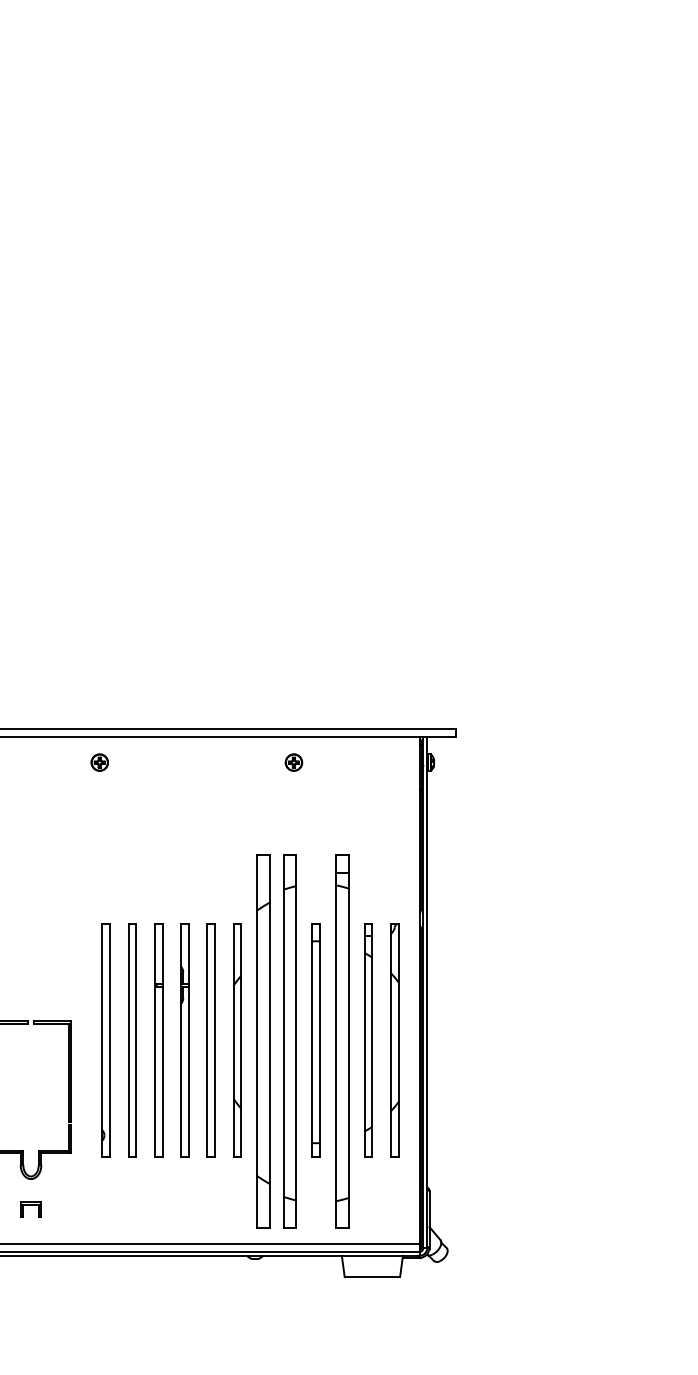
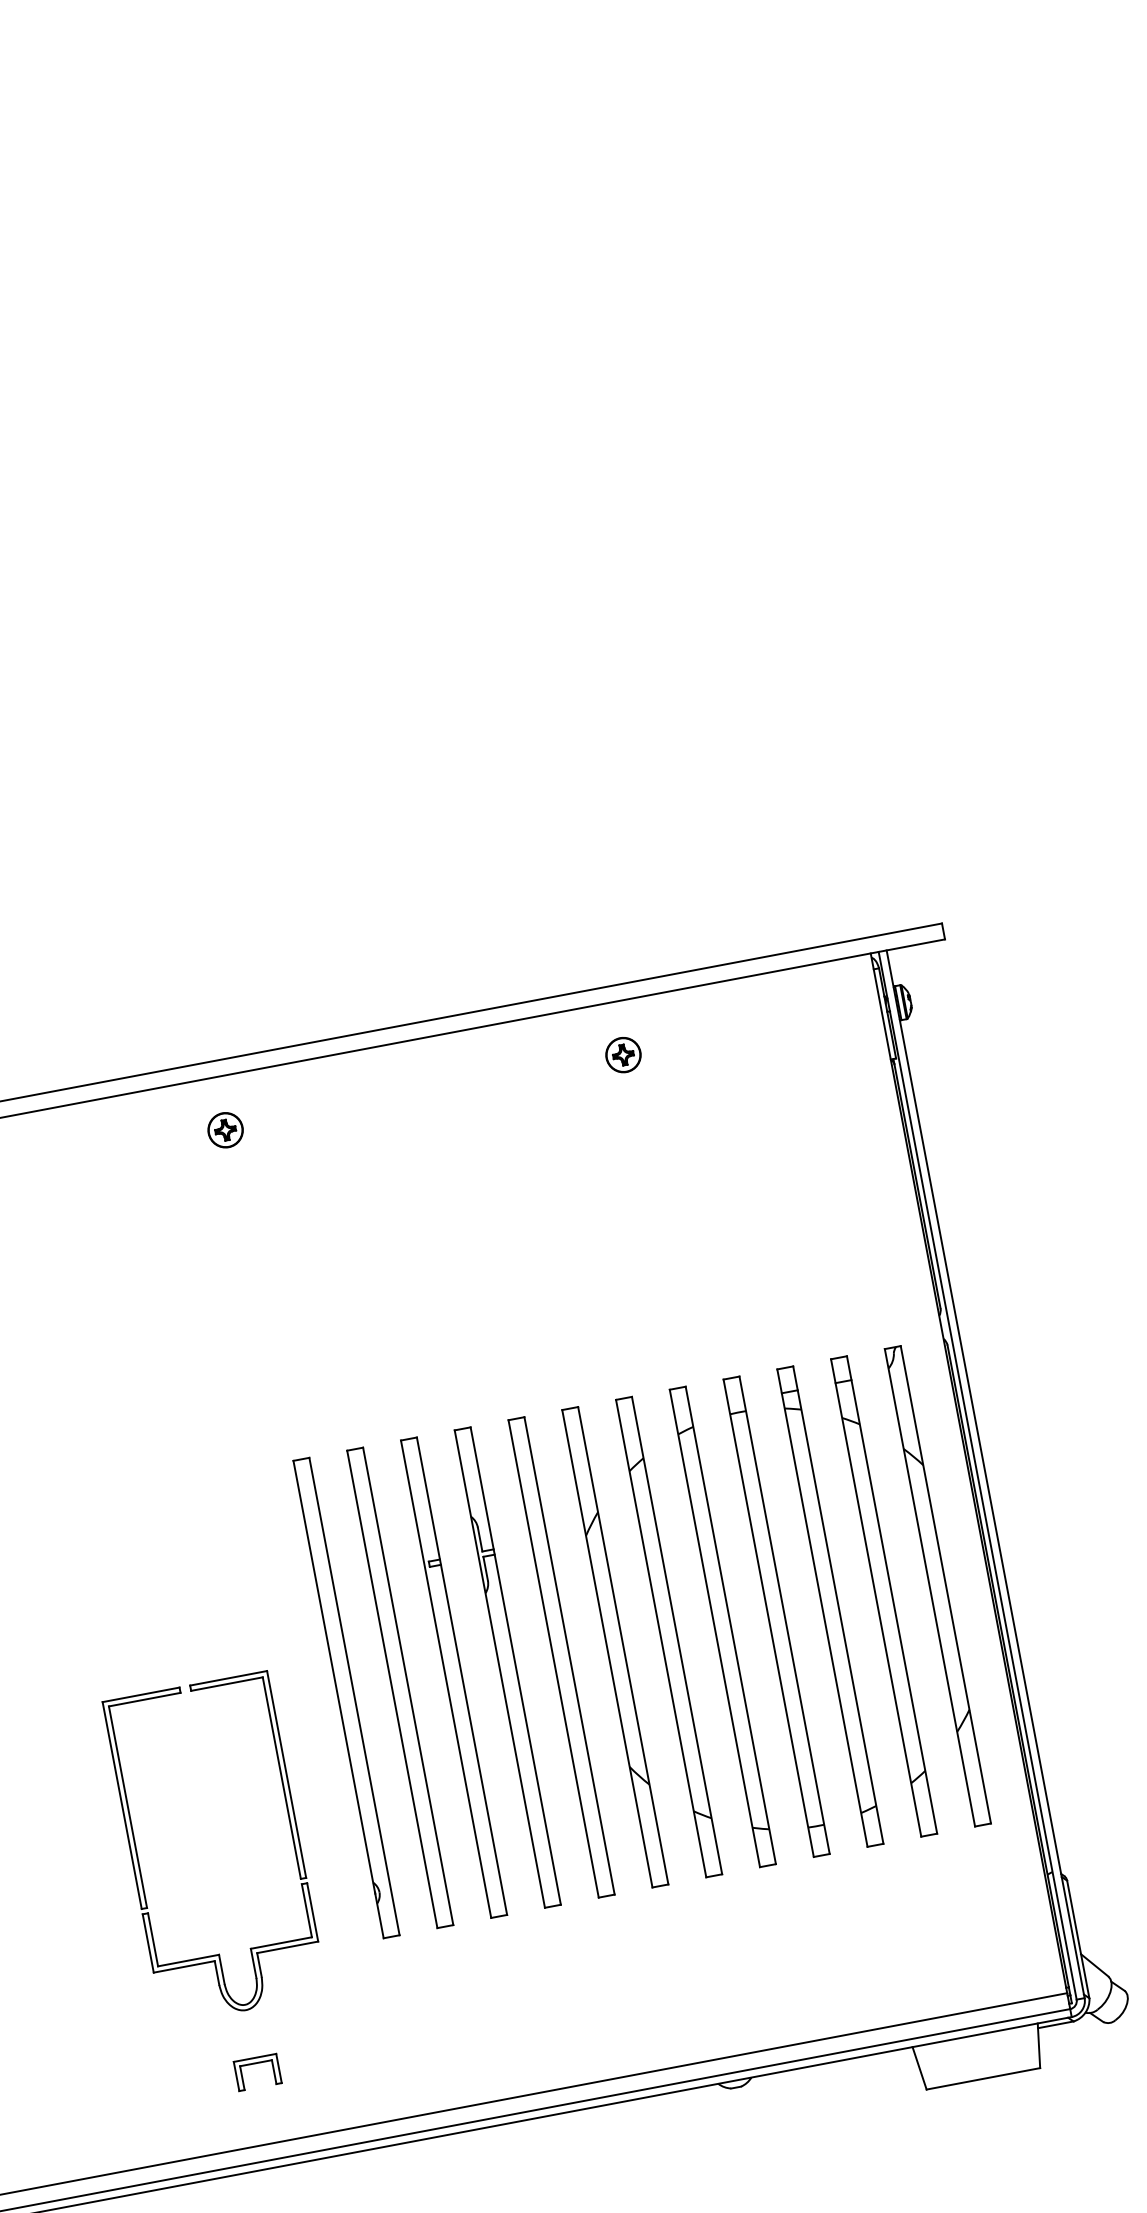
part: (263, 1040) -> (668, 1636), size x0.62
part: (289, 1040) -> (721, 1626), size x0.62
part: (341, 1040) -> (828, 1606), size x0.62

